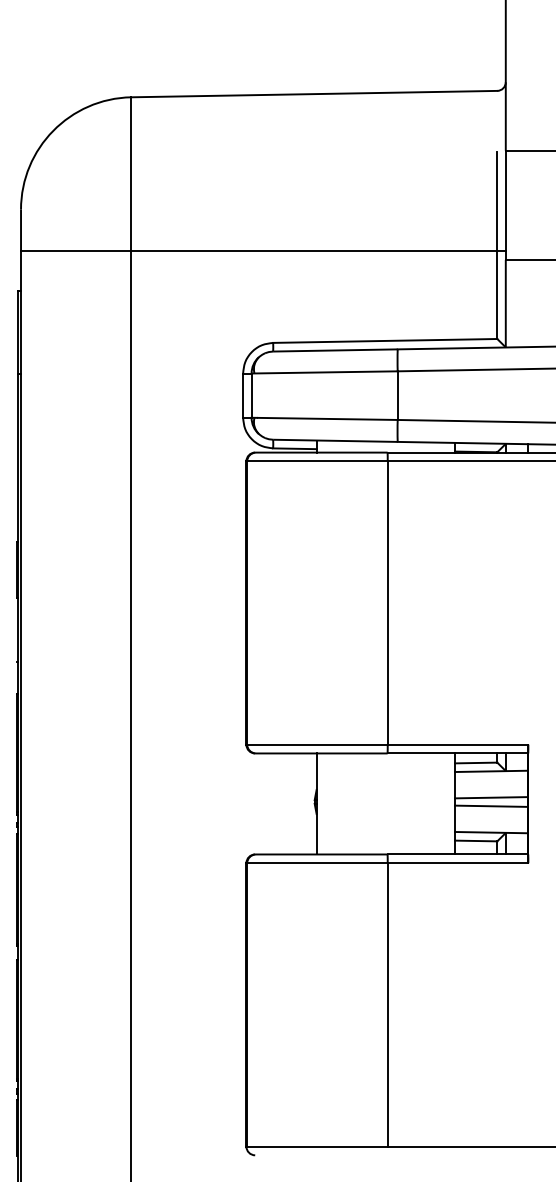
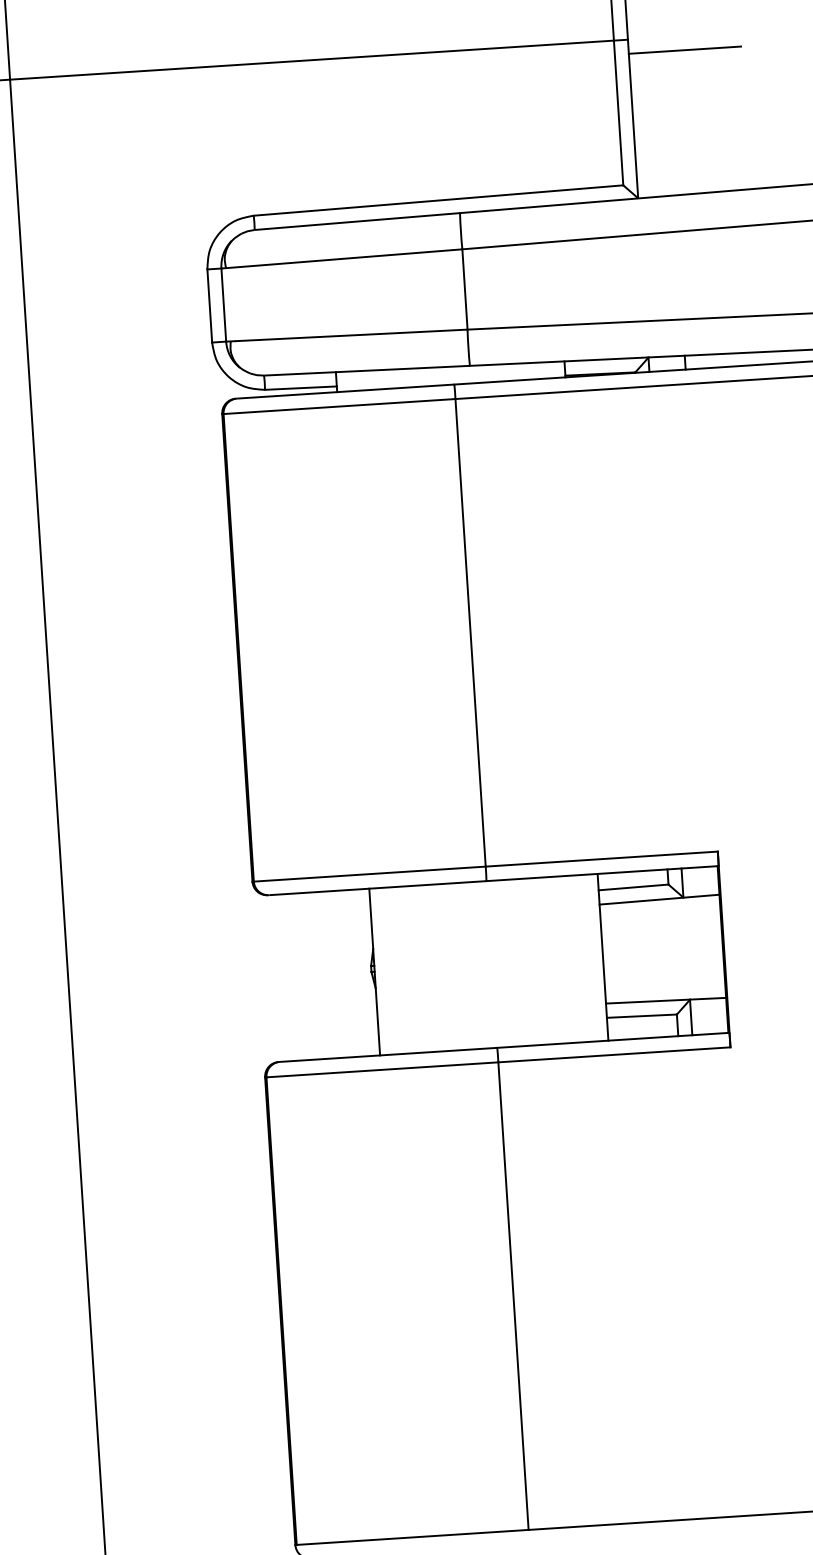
line: (490, 797) -> (661, 942), removed
line: (490, 805) -> (661, 956), removed

